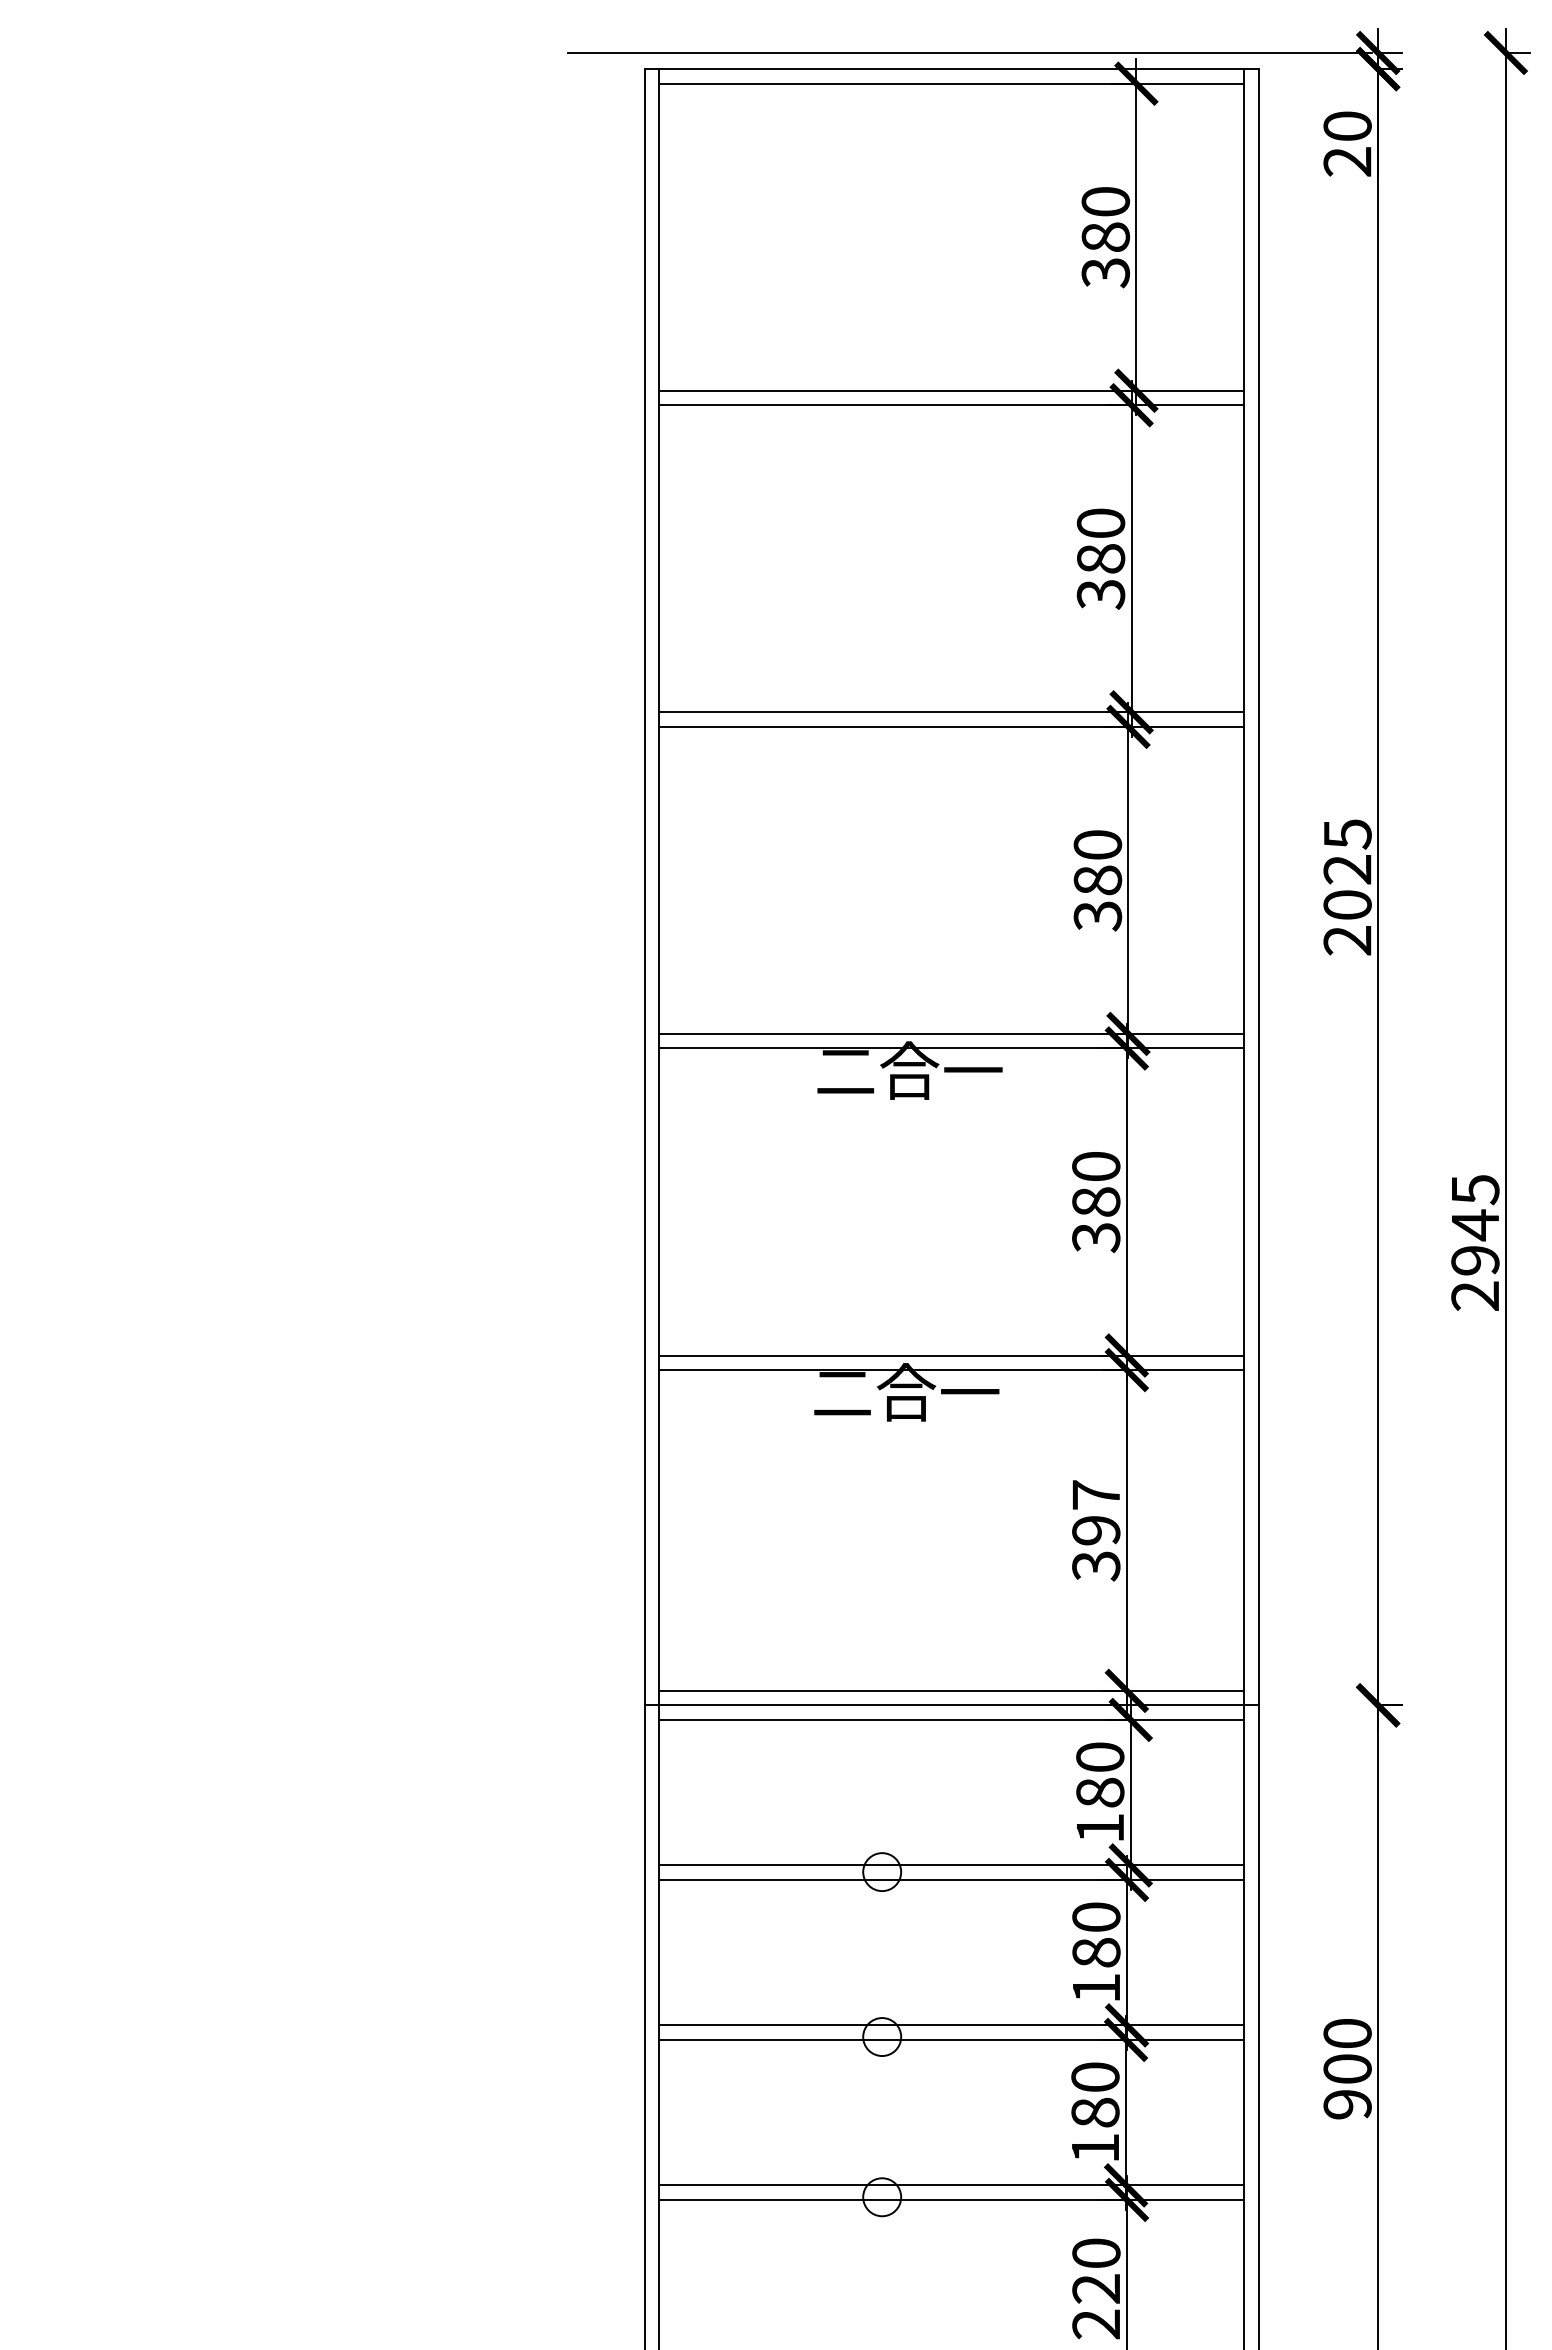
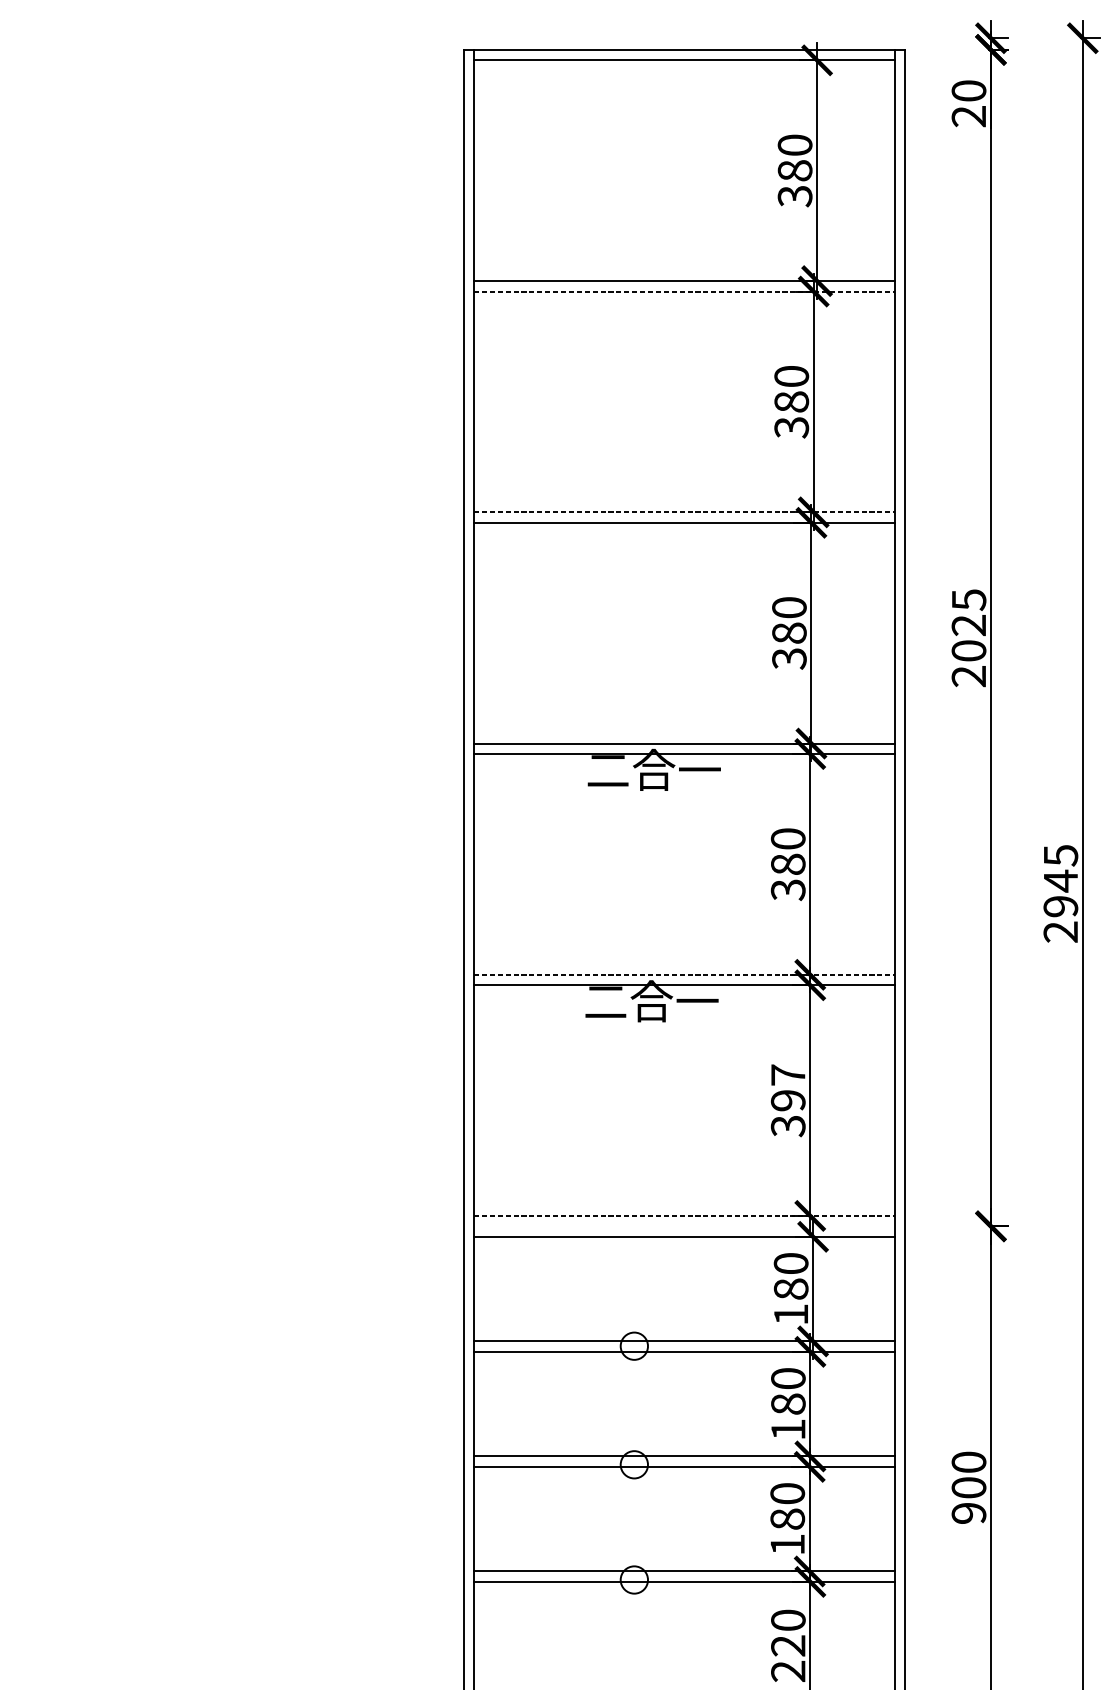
line: (970, 53) -> (697, 38), removed
line: (951, 405) -> (684, 291), solid -> dashed
line: (951, 712) -> (684, 512), solid -> dashed
line: (951, 1355) -> (684, 974), solid -> dashed
line: (951, 1690) -> (684, 1215), solid -> dashed
line: (951, 1705) -> (684, 1226), removed

